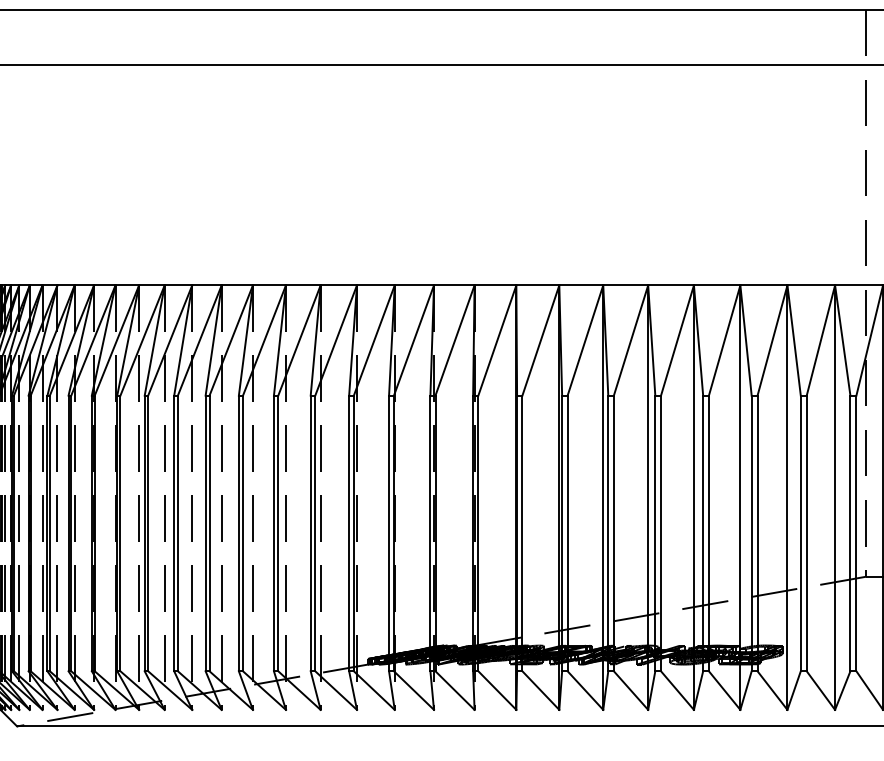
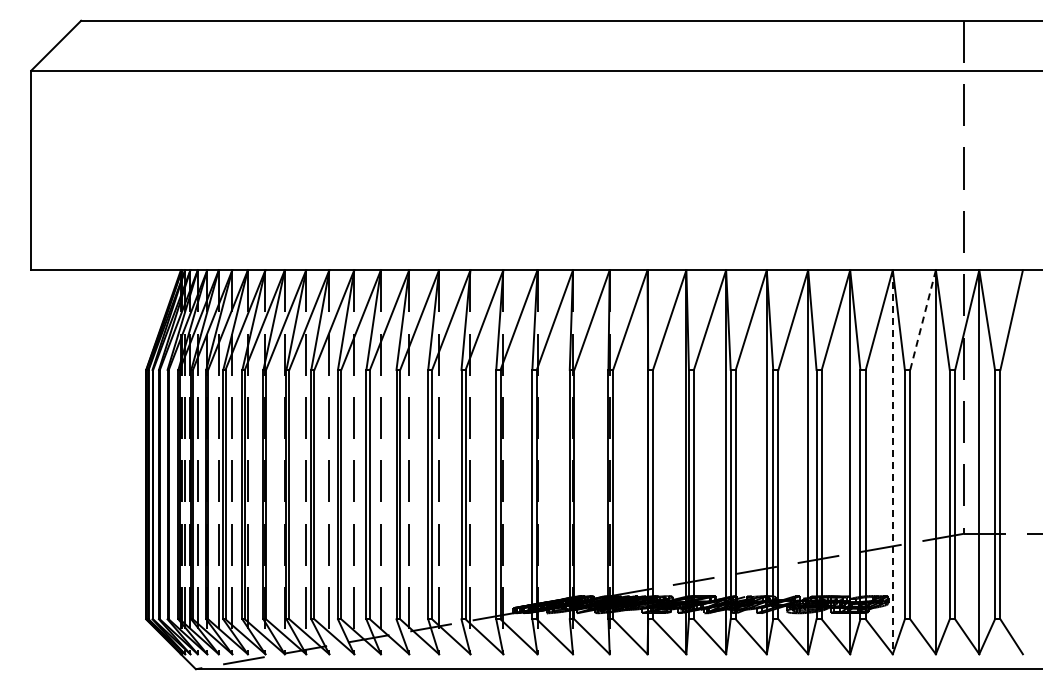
line: (821, 340) -> (923, 320), solid -> dashed
line: (787, 497) -> (892, 462), solid -> dashed

